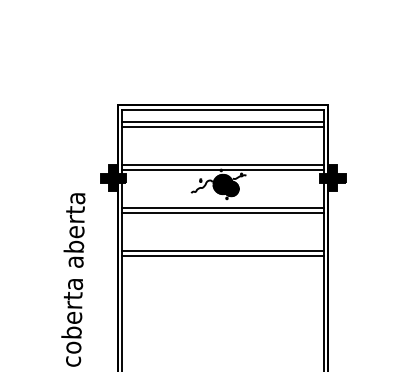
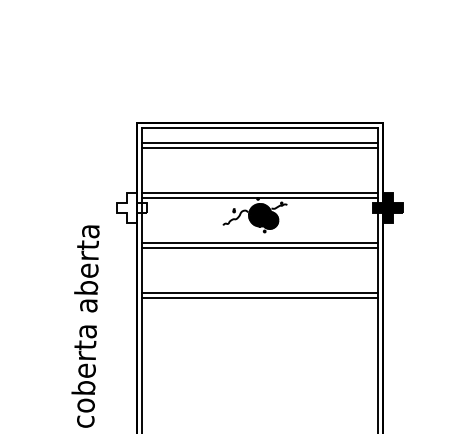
fill: (113, 178) -> (132, 208), removed

